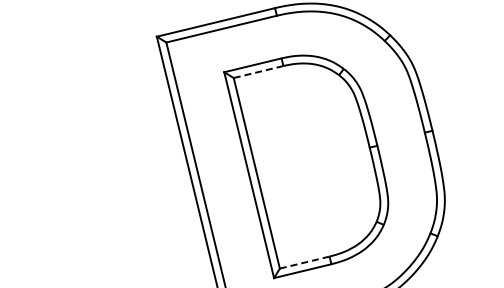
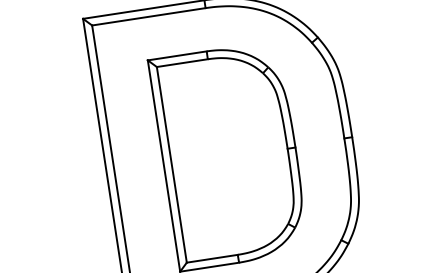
line: (258, 72) -> (182, 63), dashed -> solid
line: (304, 262) -> (212, 258), dashed -> solid

